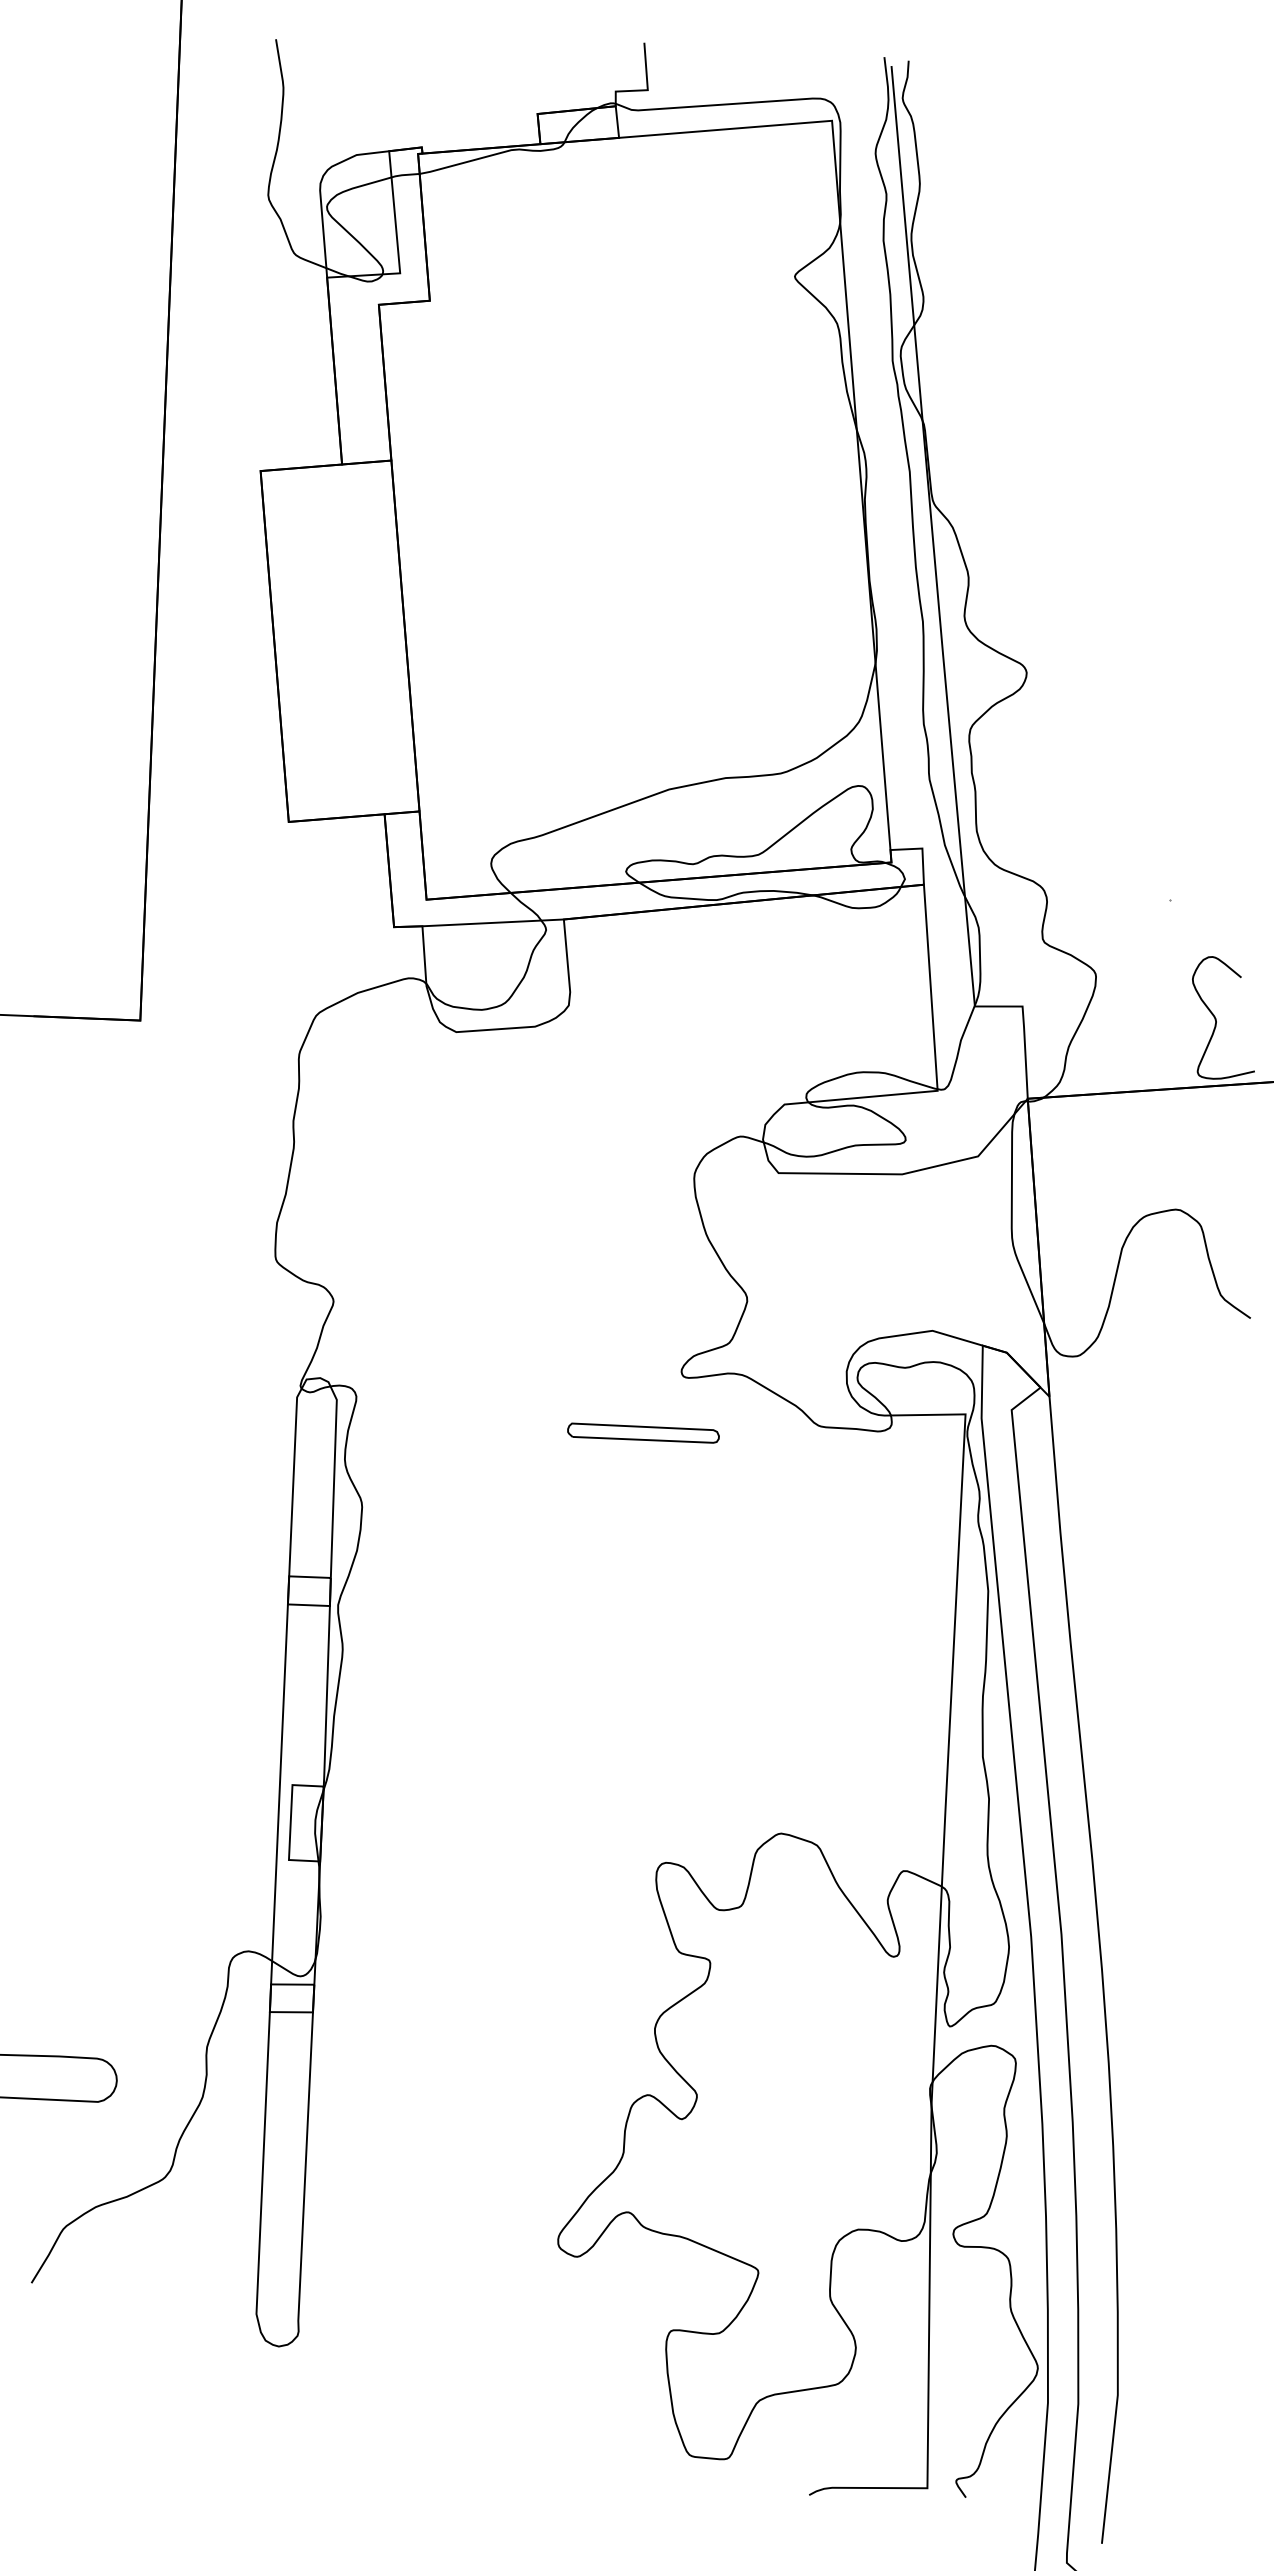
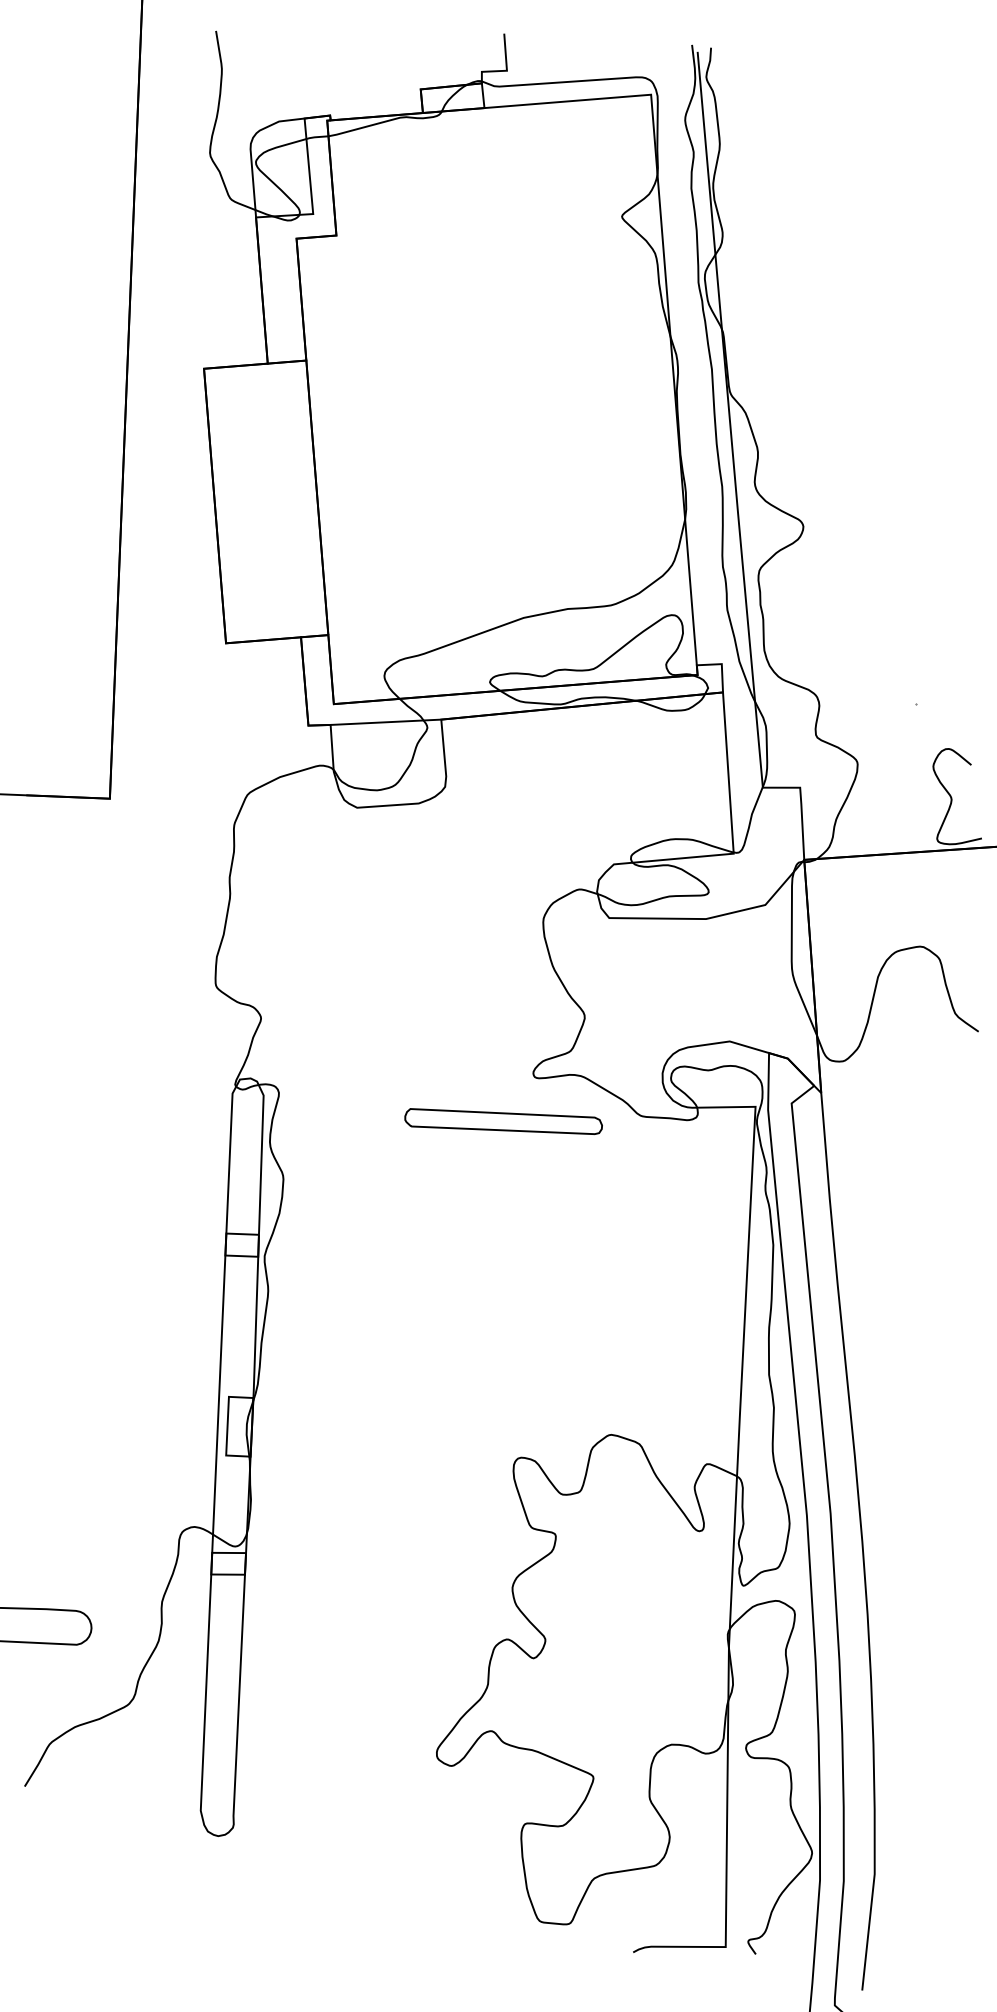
part: (643, 1433) -> (503, 1121), size x1.67

